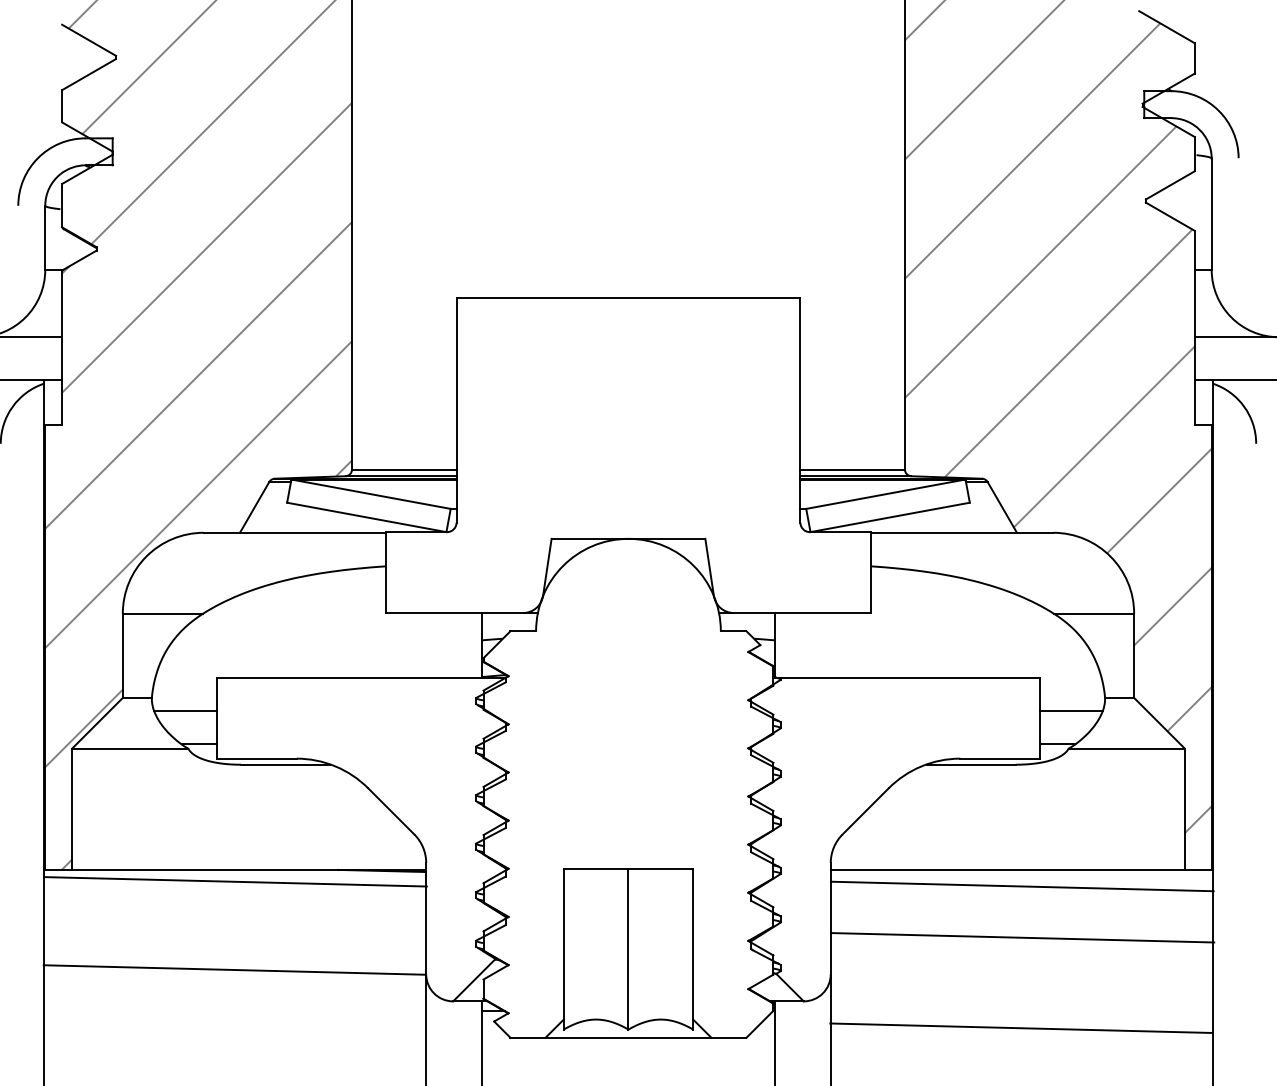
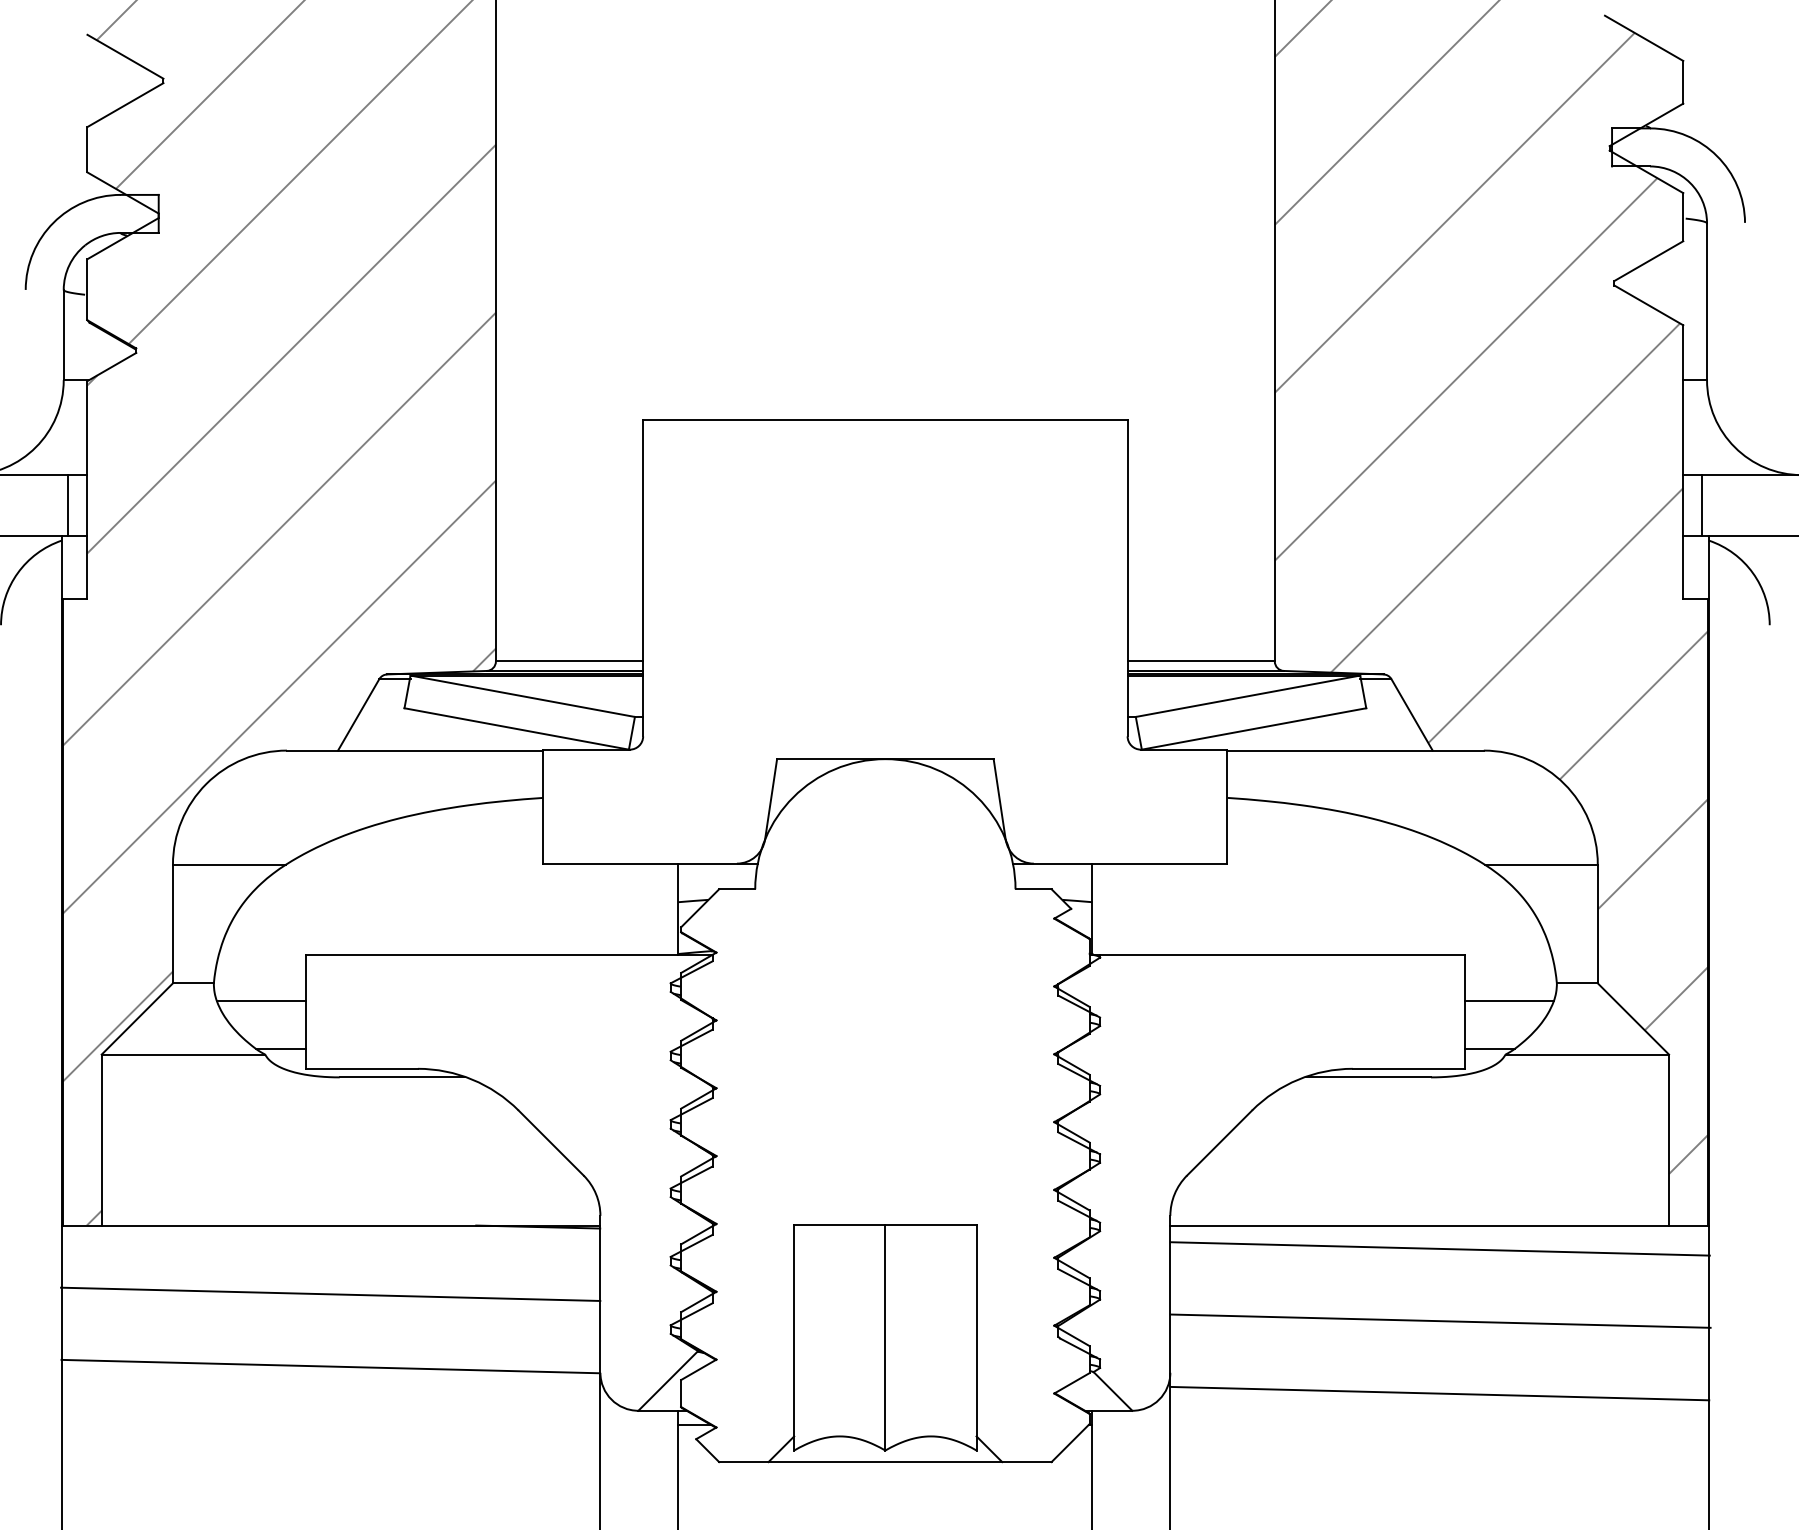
line: (48, 358) -> (68, 505), added
line: (1208, 358) -> (1702, 505), added
line: (235, 881) -> (330, 1293), moved
line: (1021, 1028) -> (1439, 1393), moved

